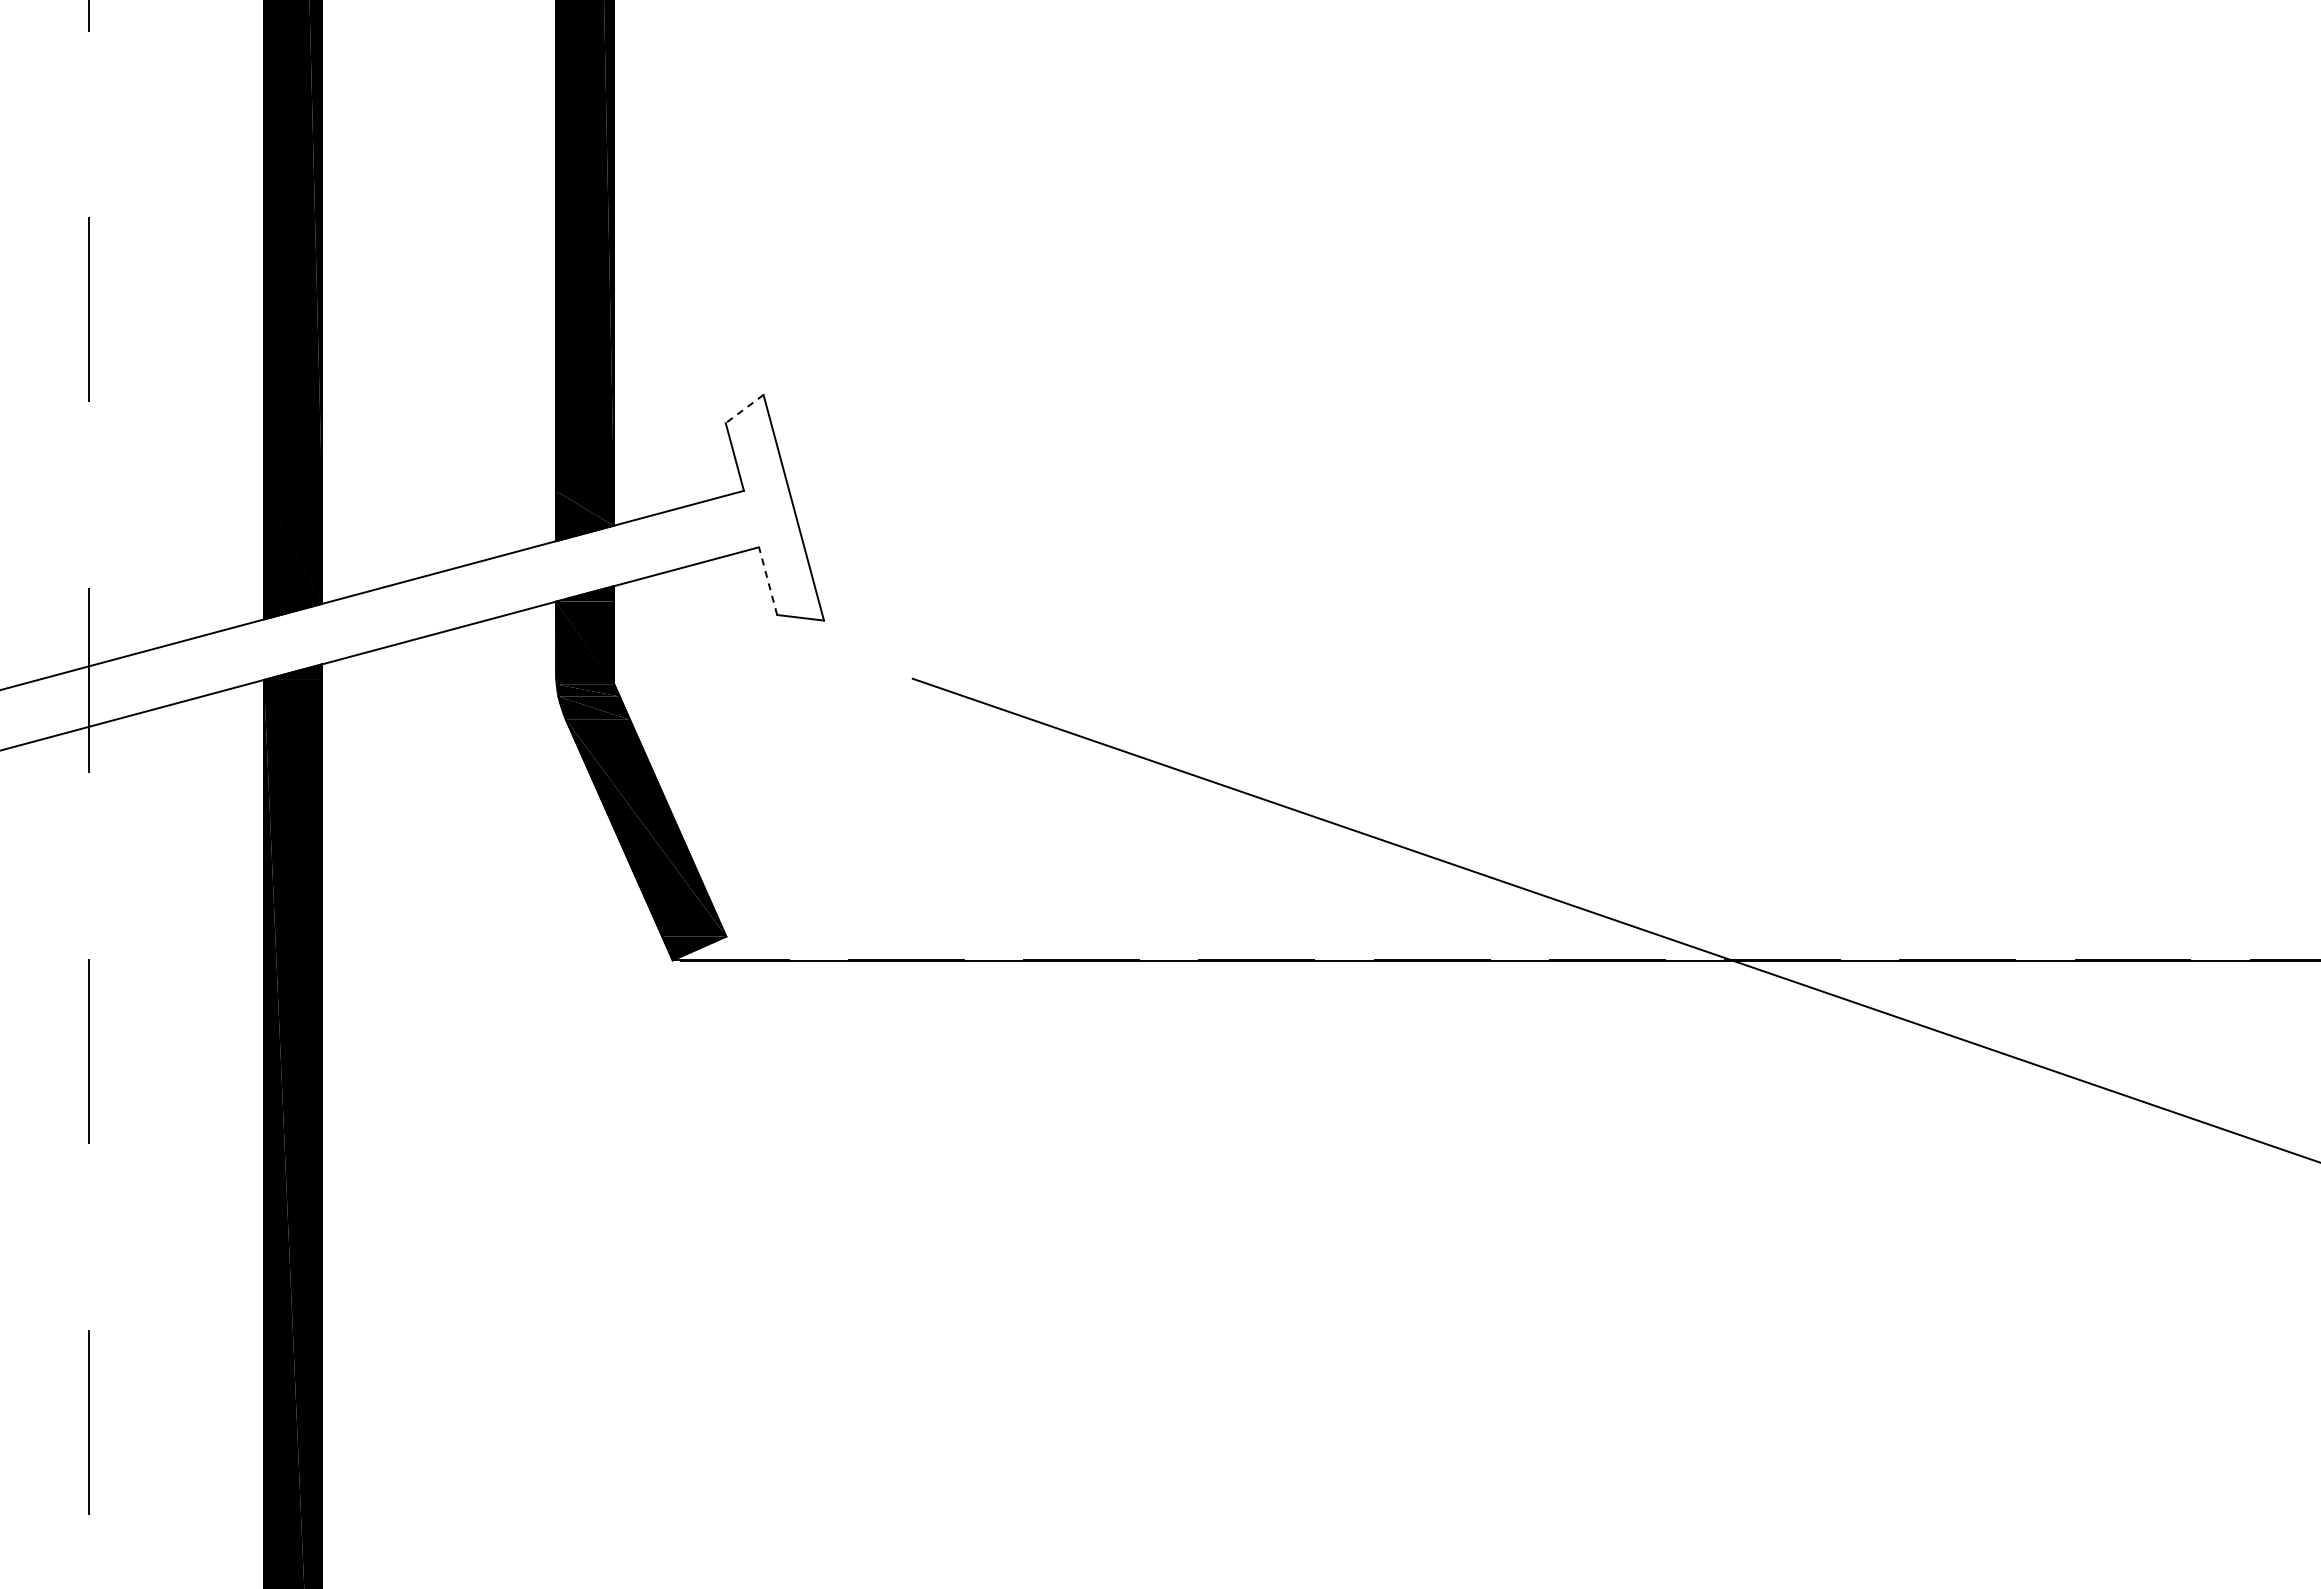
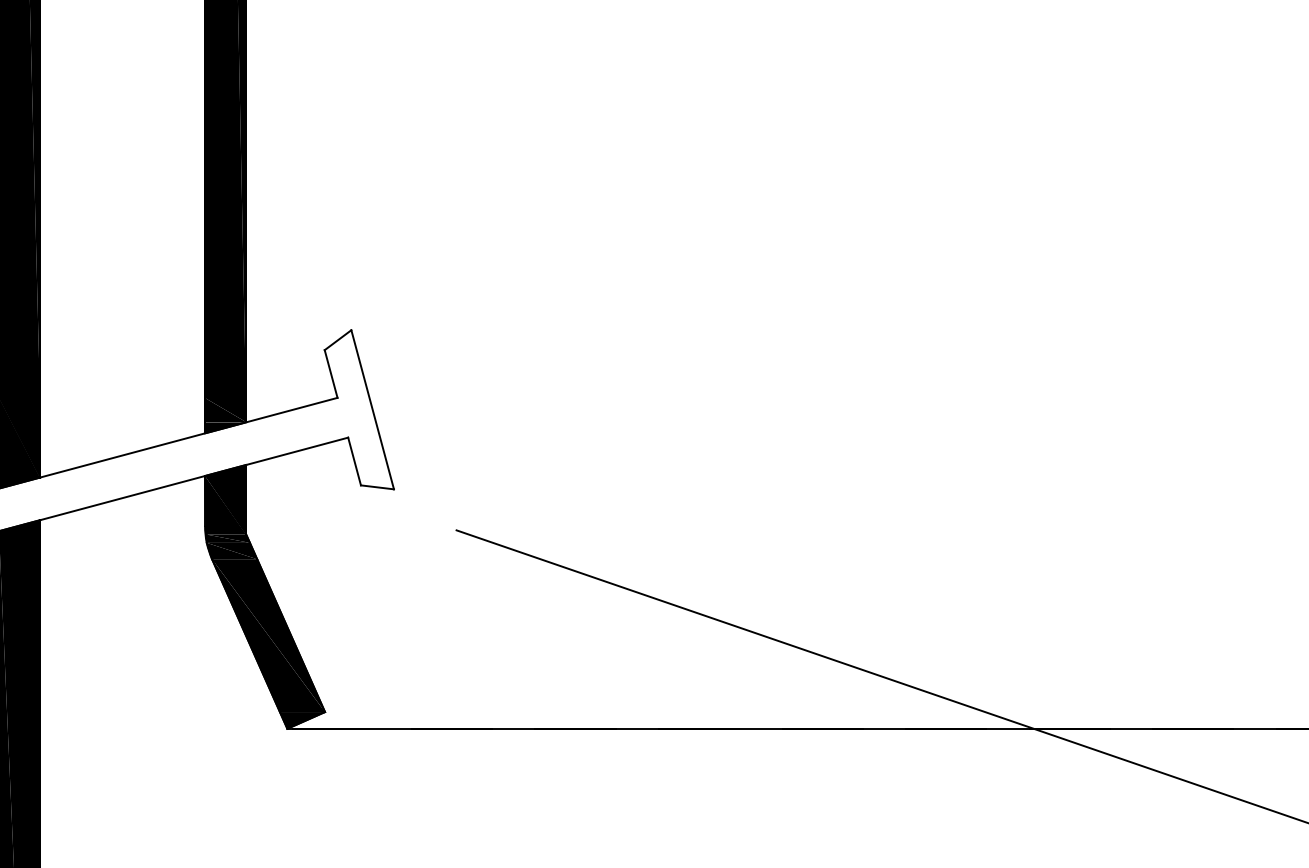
line: (744, 409) -> (337, 340), dashed -> solid
line: (767, 580) -> (354, 461), dashed -> solid

